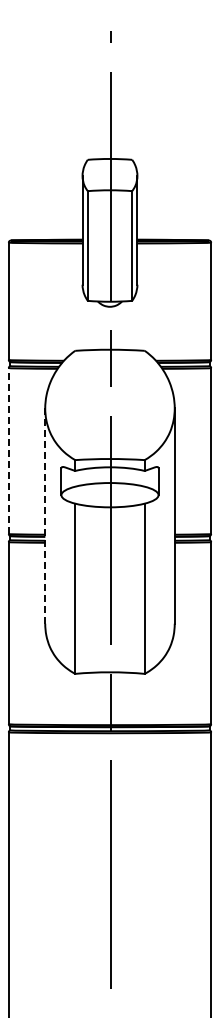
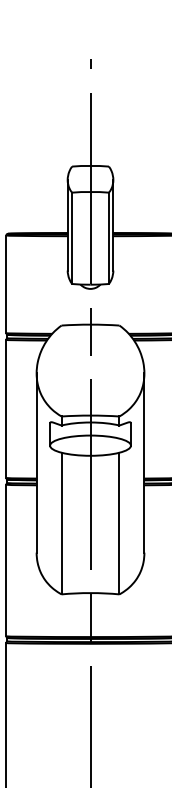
line: (8, 451) -> (6, 409), dashed -> solid
line: (45, 516) -> (36, 463), dashed -> solid

